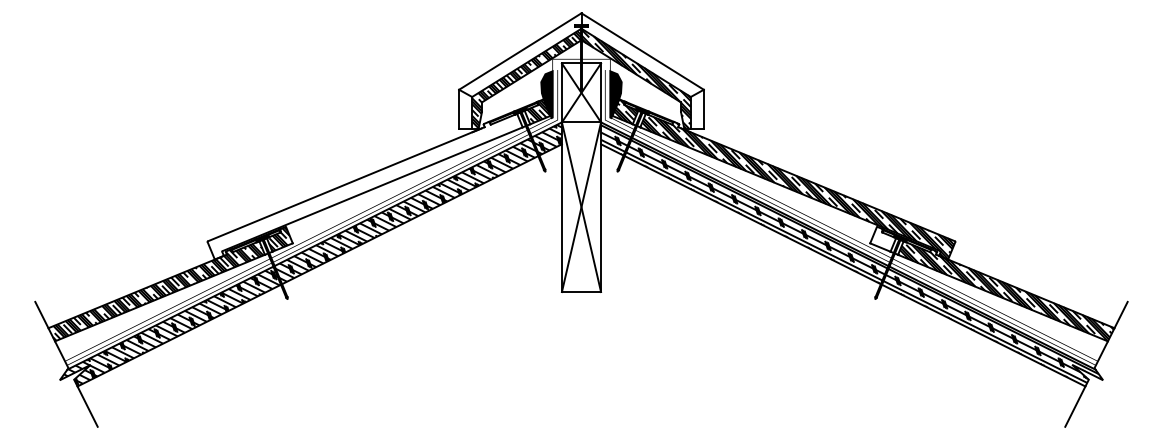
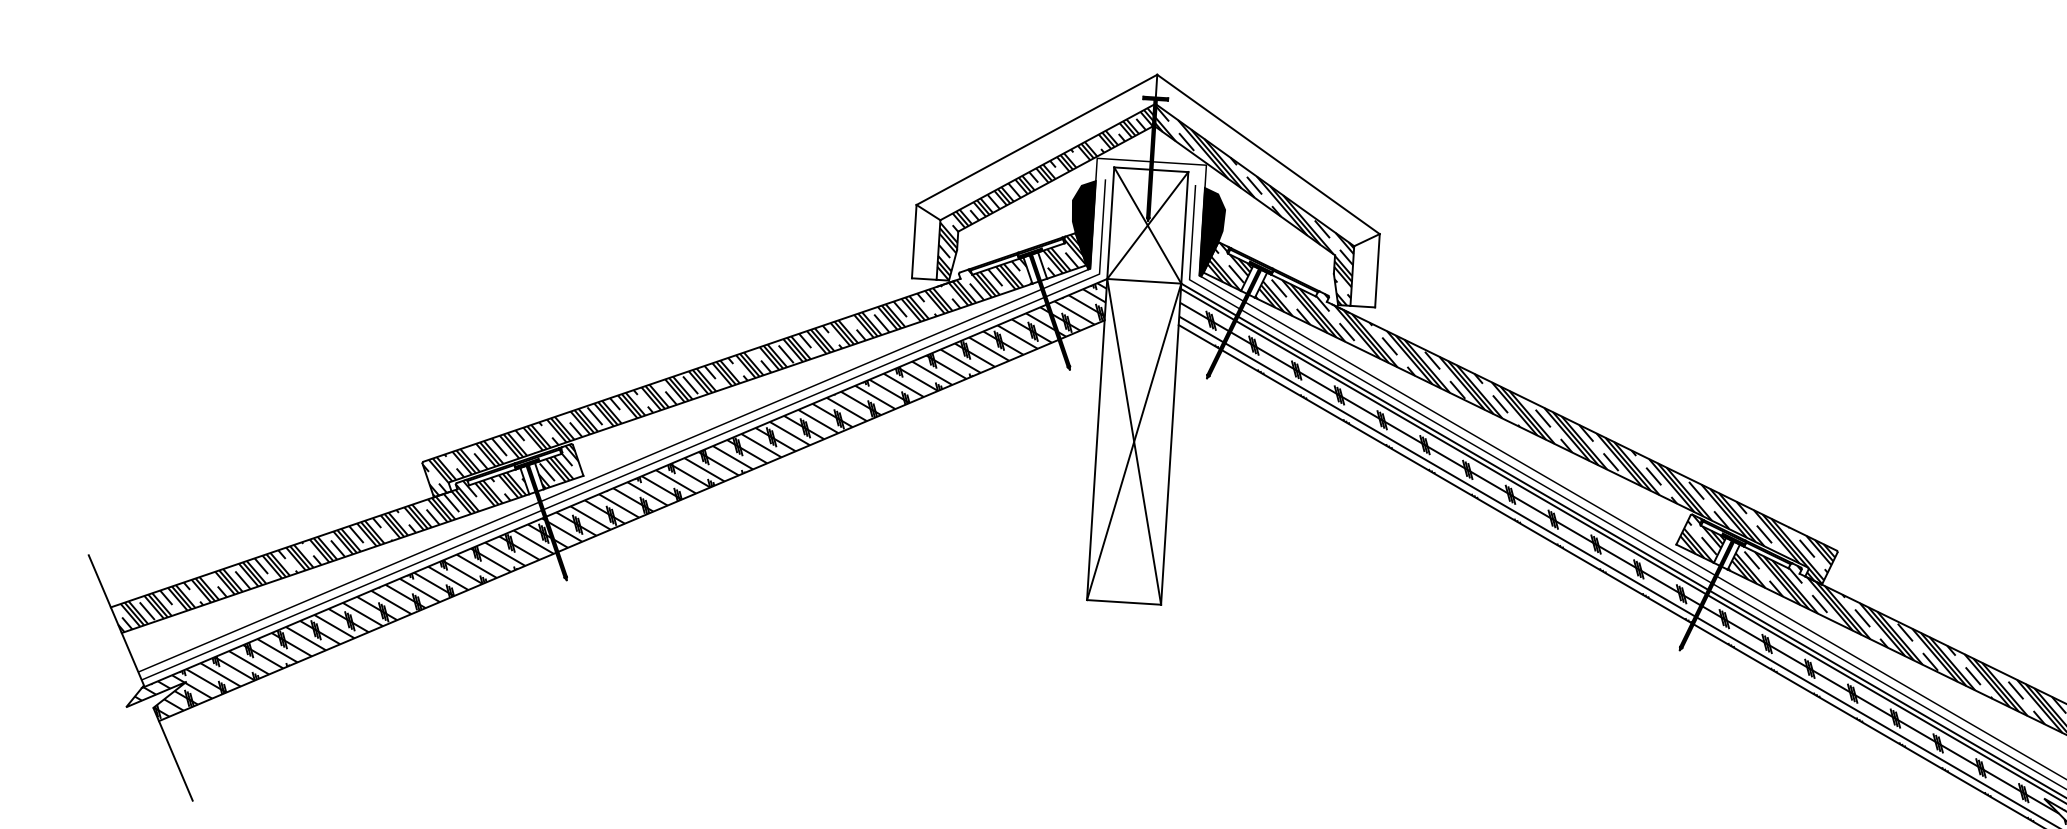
hatch: (364, 186) -> (725, 376), added
hatch: (883, 239) -> (1701, 538), added

